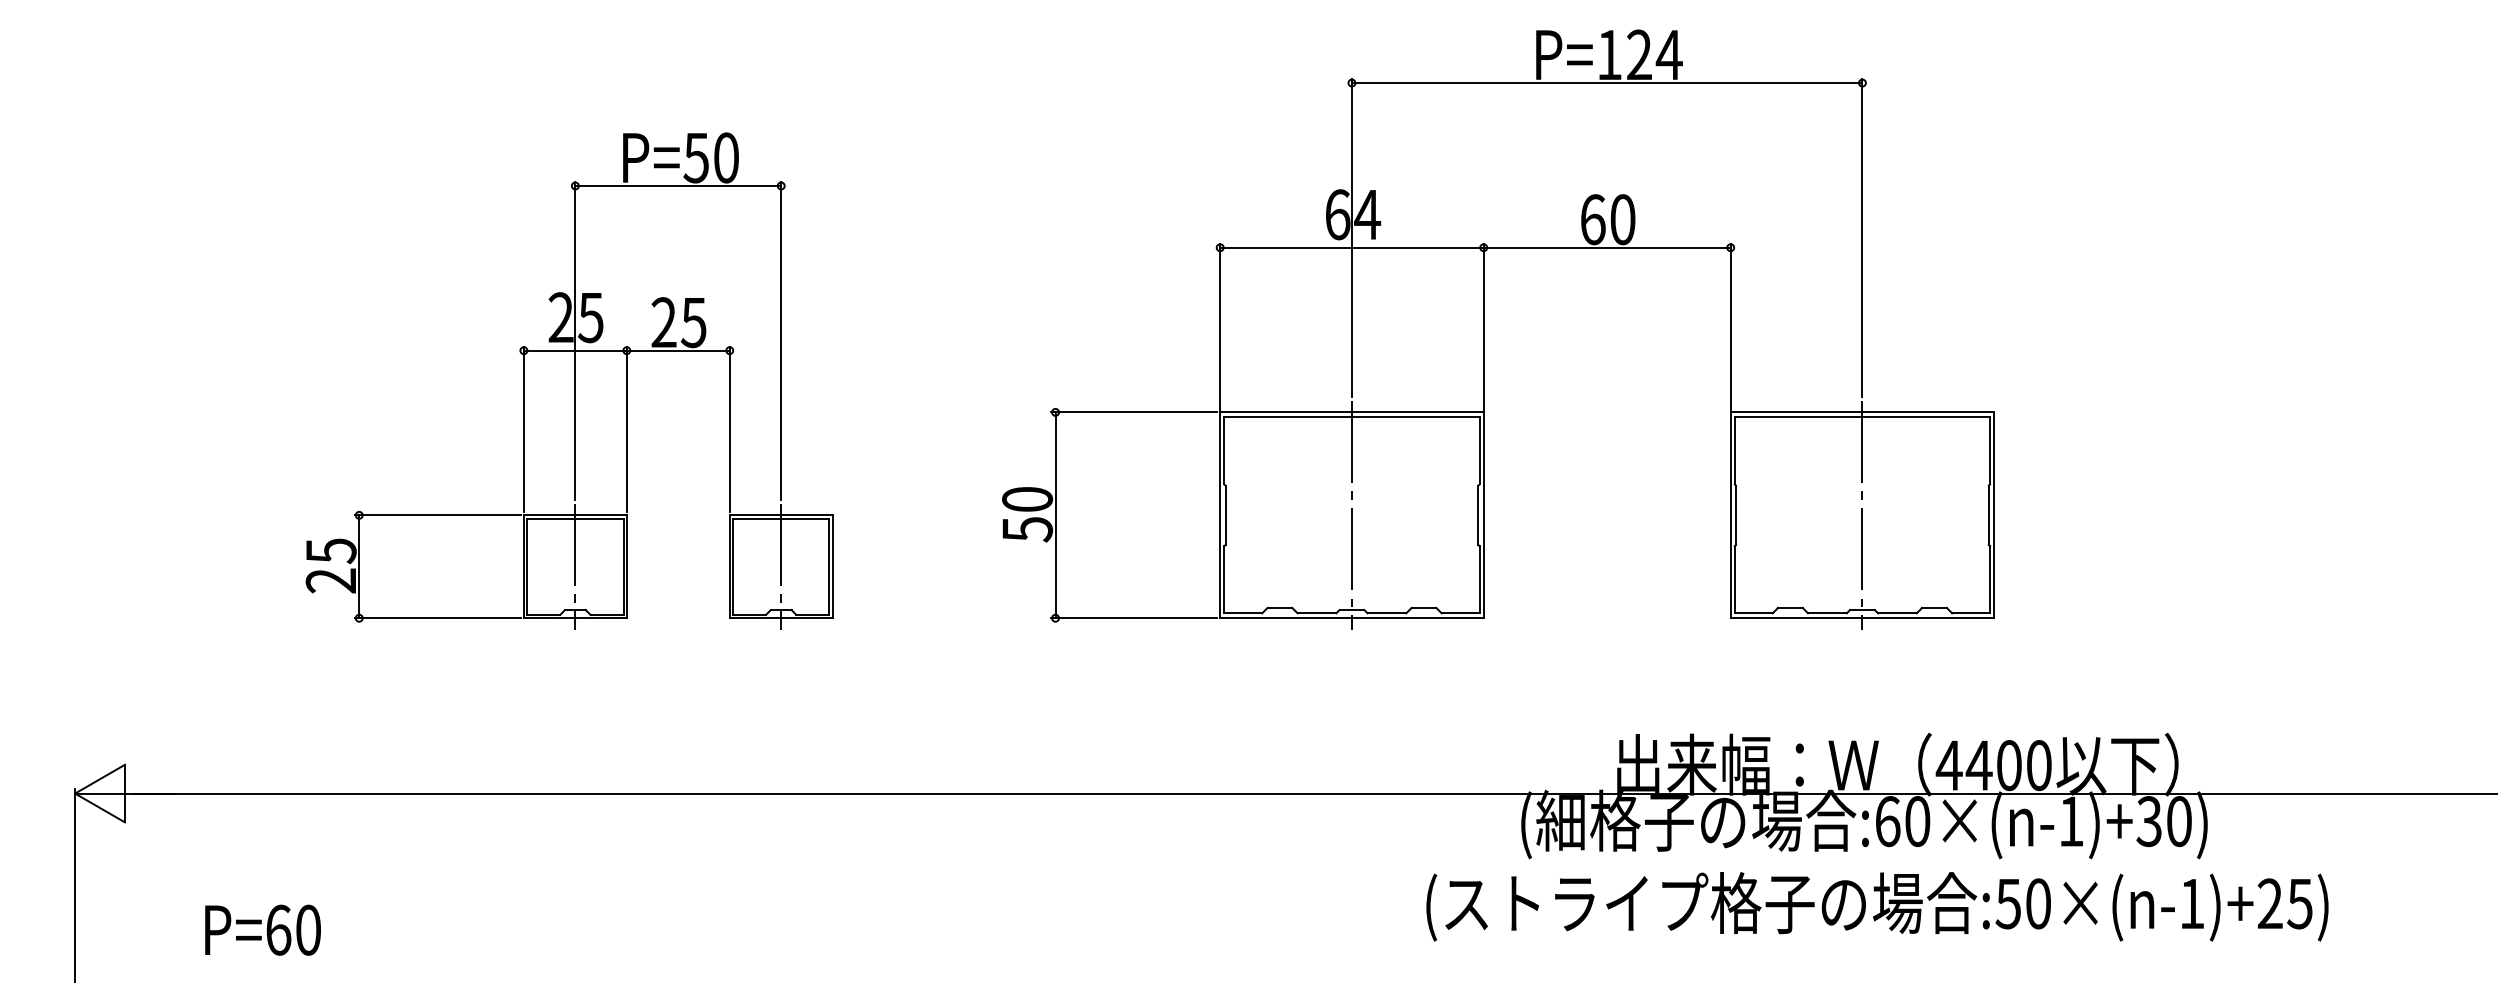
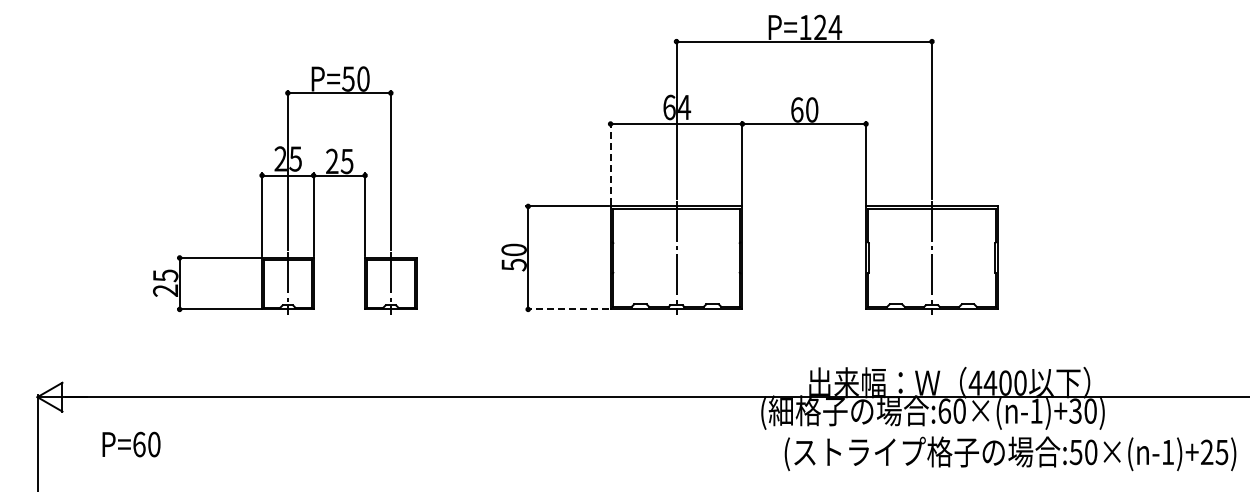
line: (1220, 326) -> (610, 163), solid -> dashed
line: (1134, 618) -> (567, 309), solid -> dashed
text: (1877, 906) -> (1010, 453), moved
text: (262, 930) -> (131, 444), moved

